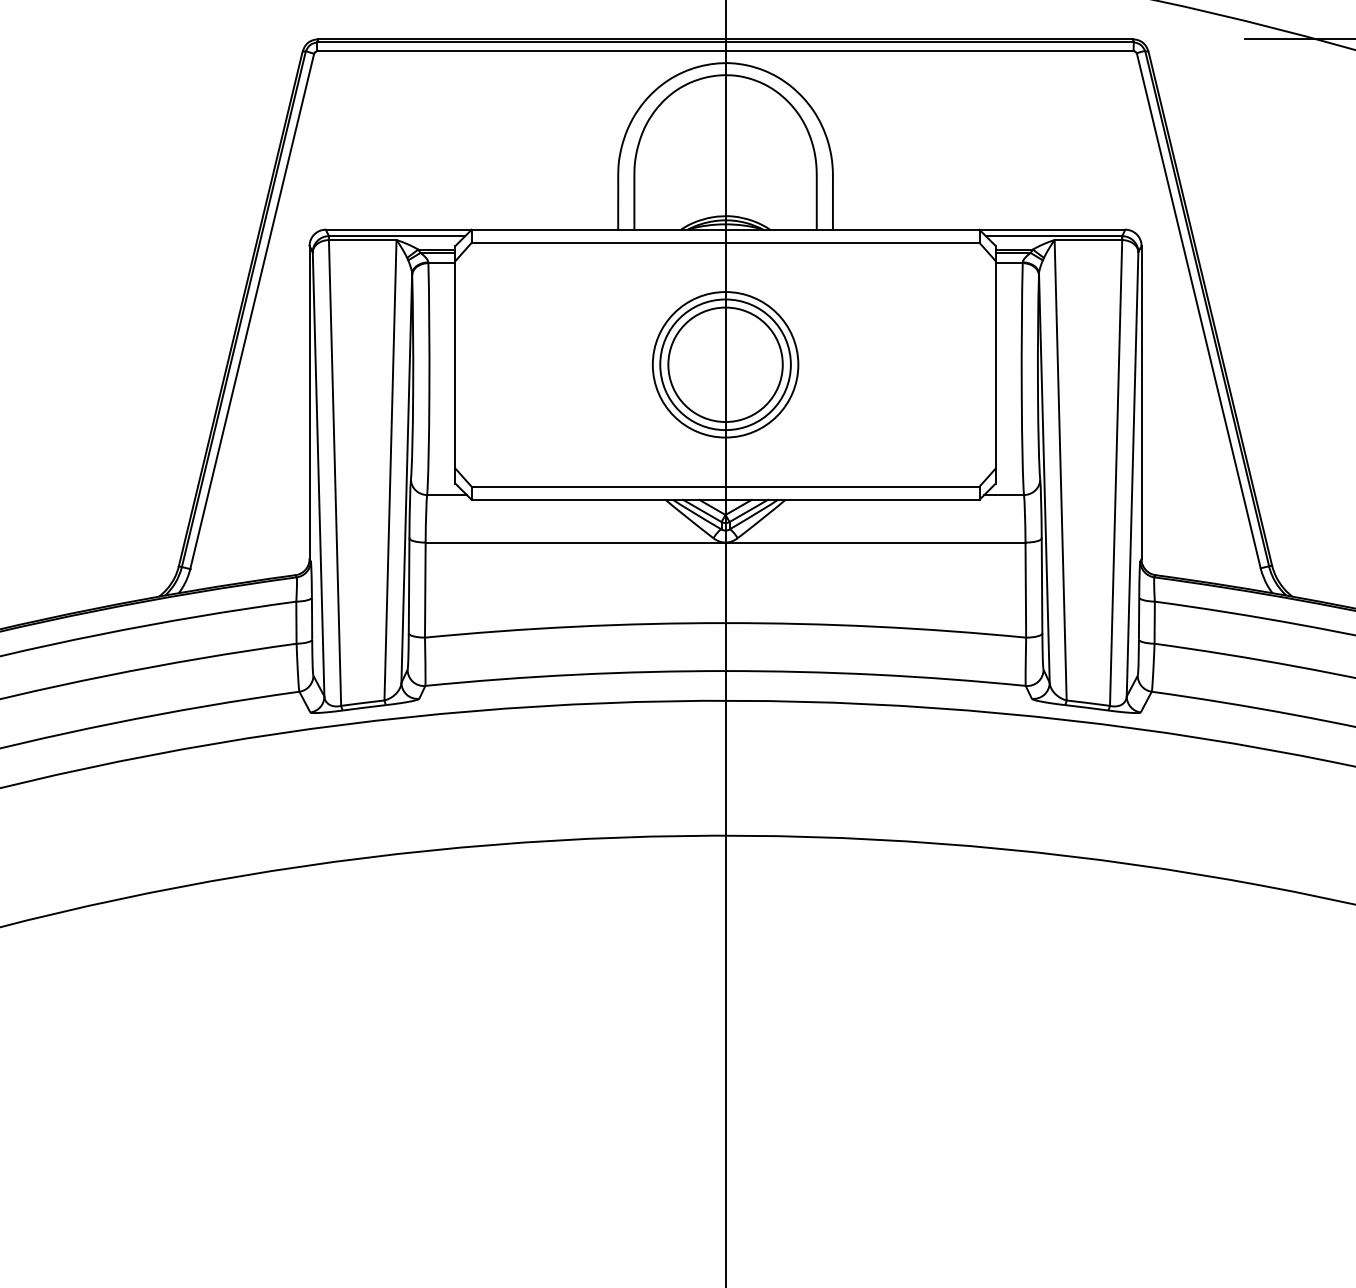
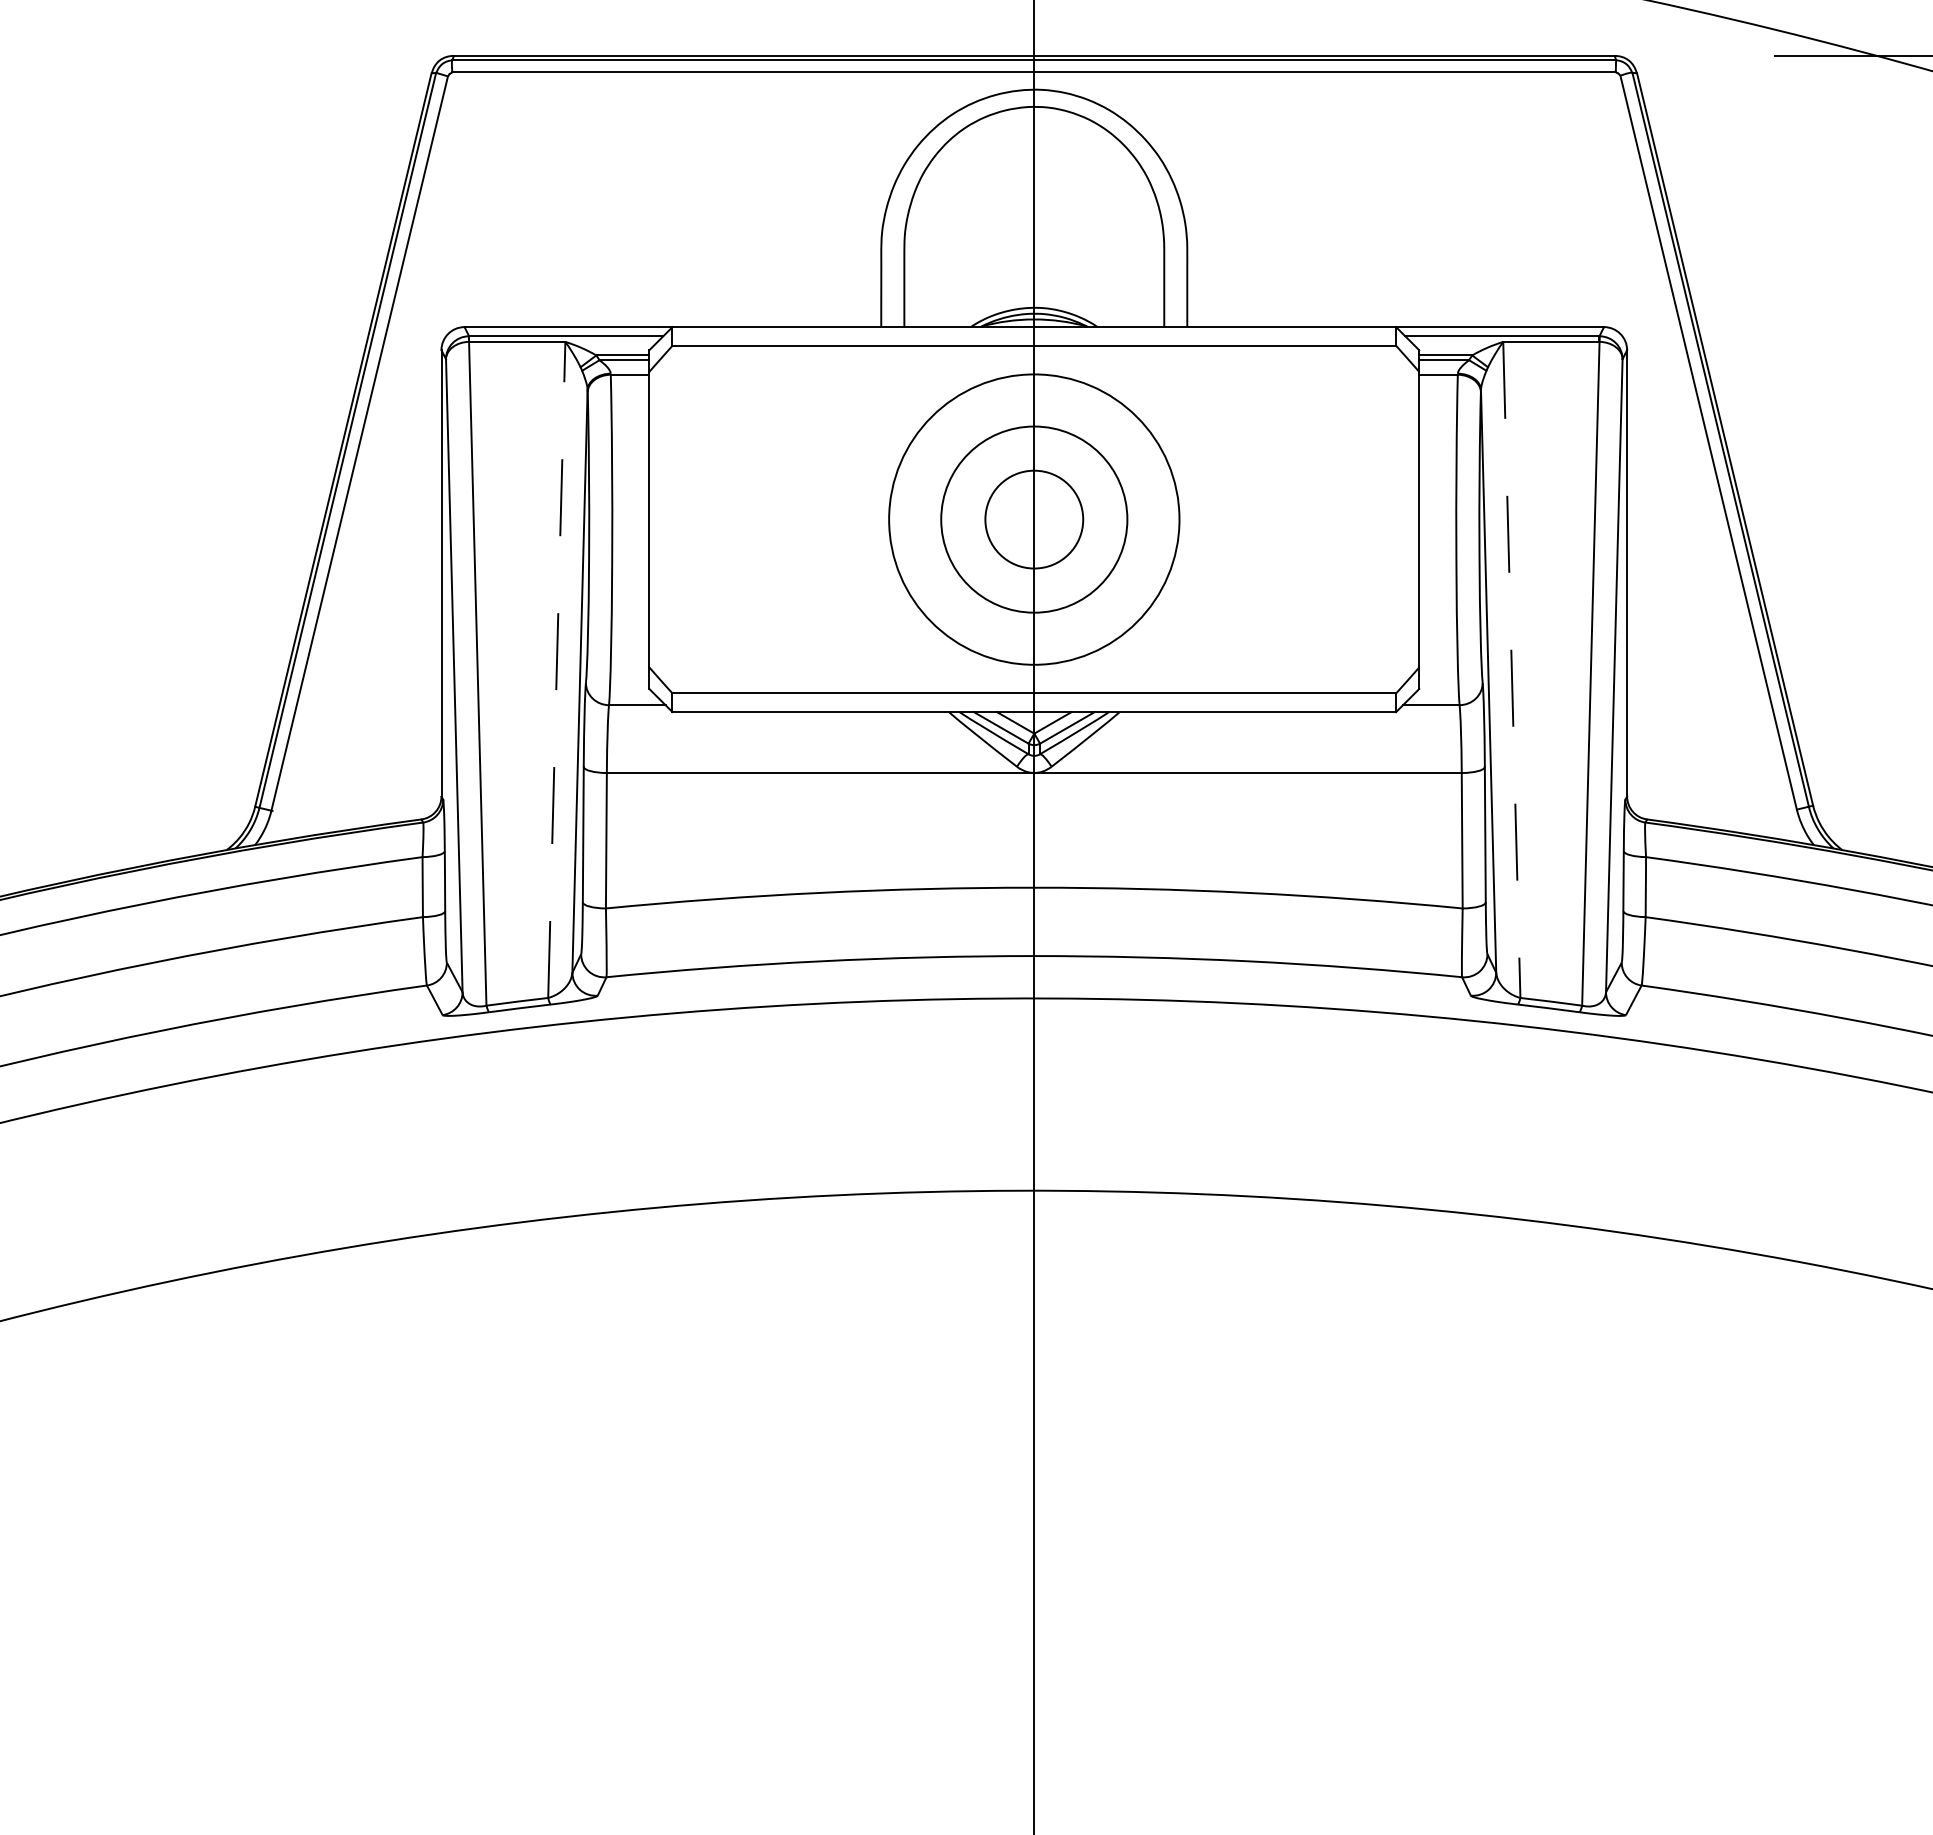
circle: (725, 364) -> (1033, 519), size x0.6
circle: (725, 364) -> (1034, 519), size x1.4
line: (390, 469) -> (556, 669), solid -> dashed
line: (1060, 470) -> (1511, 670), solid -> dashed

